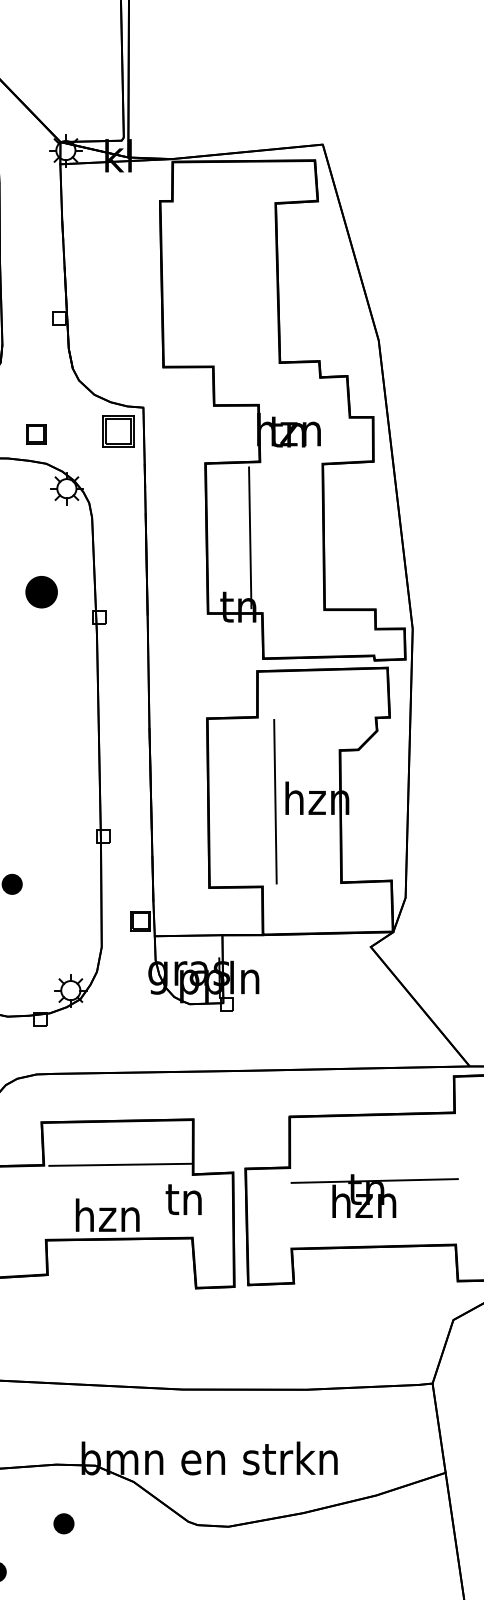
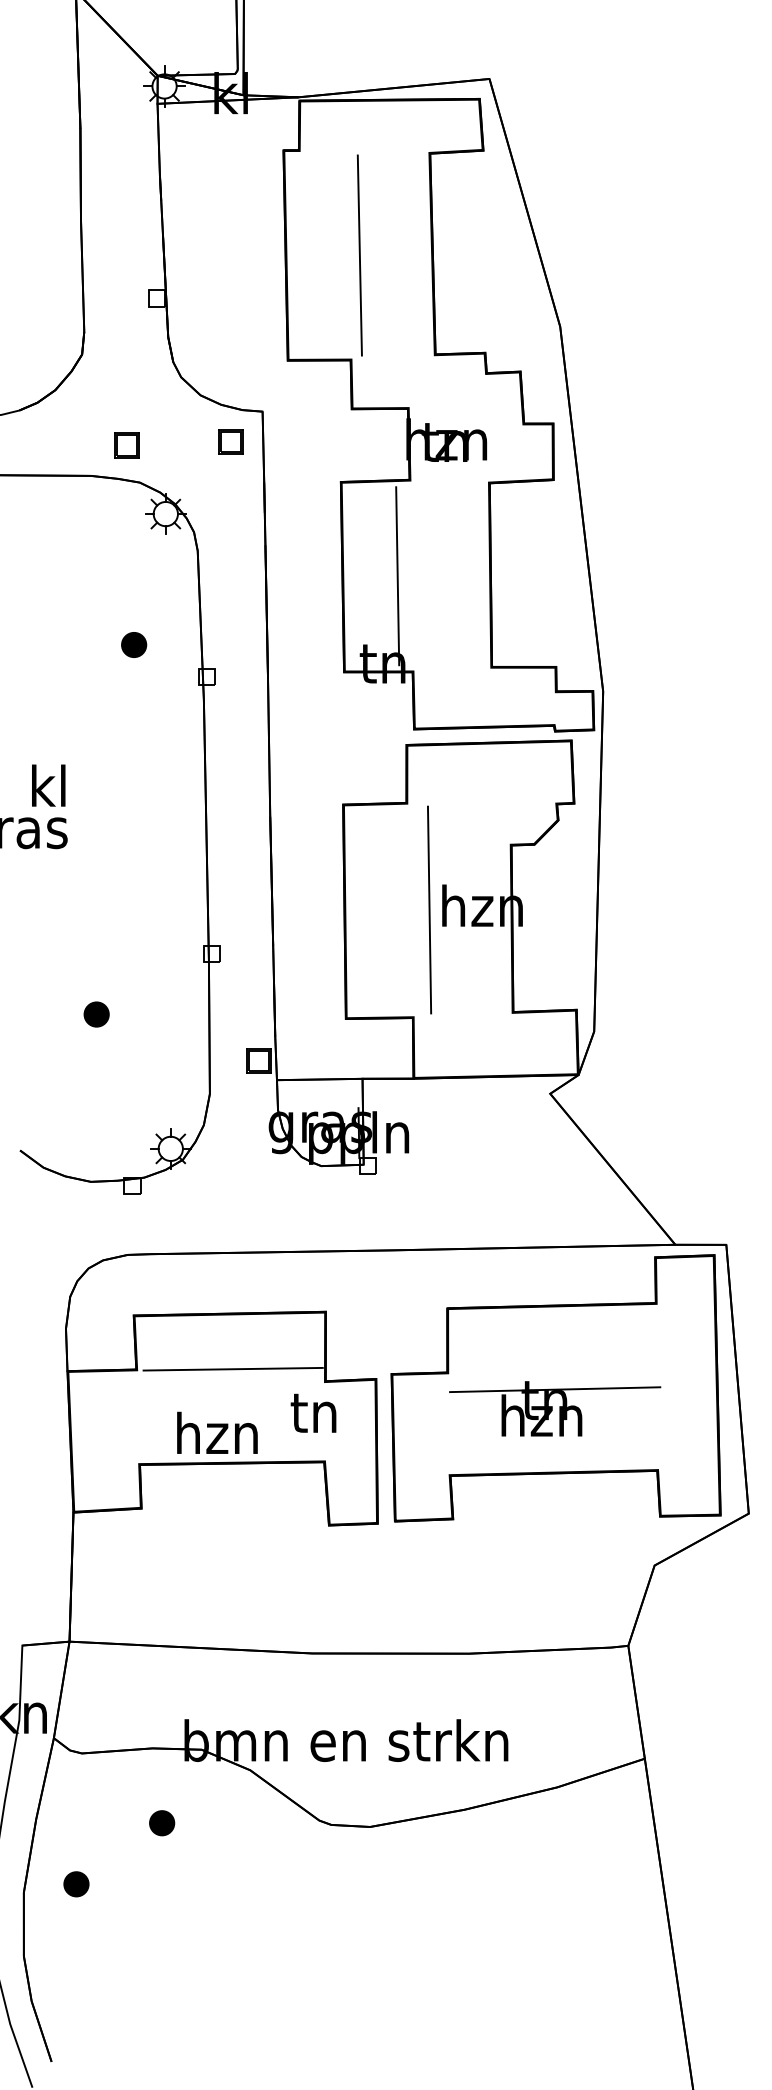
line: (220, 284) -> (359, 255), added
part: (118, 431) -> (230, 441), size x0.62
part: (42, 591) -> (134, 644), size x0.62

